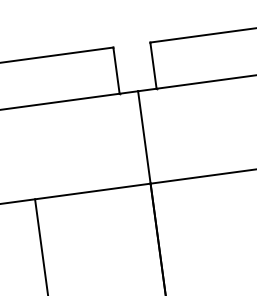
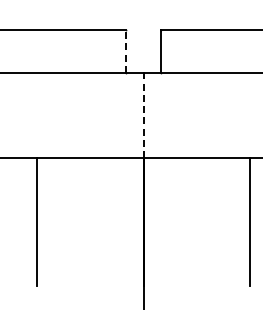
line: (116, 69) -> (126, 50), solid -> dashed
line: (144, 137) -> (143, 115), solid -> dashed

